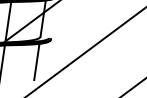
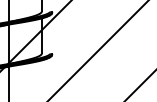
line: (36, 61) -> (41, 77), removed

